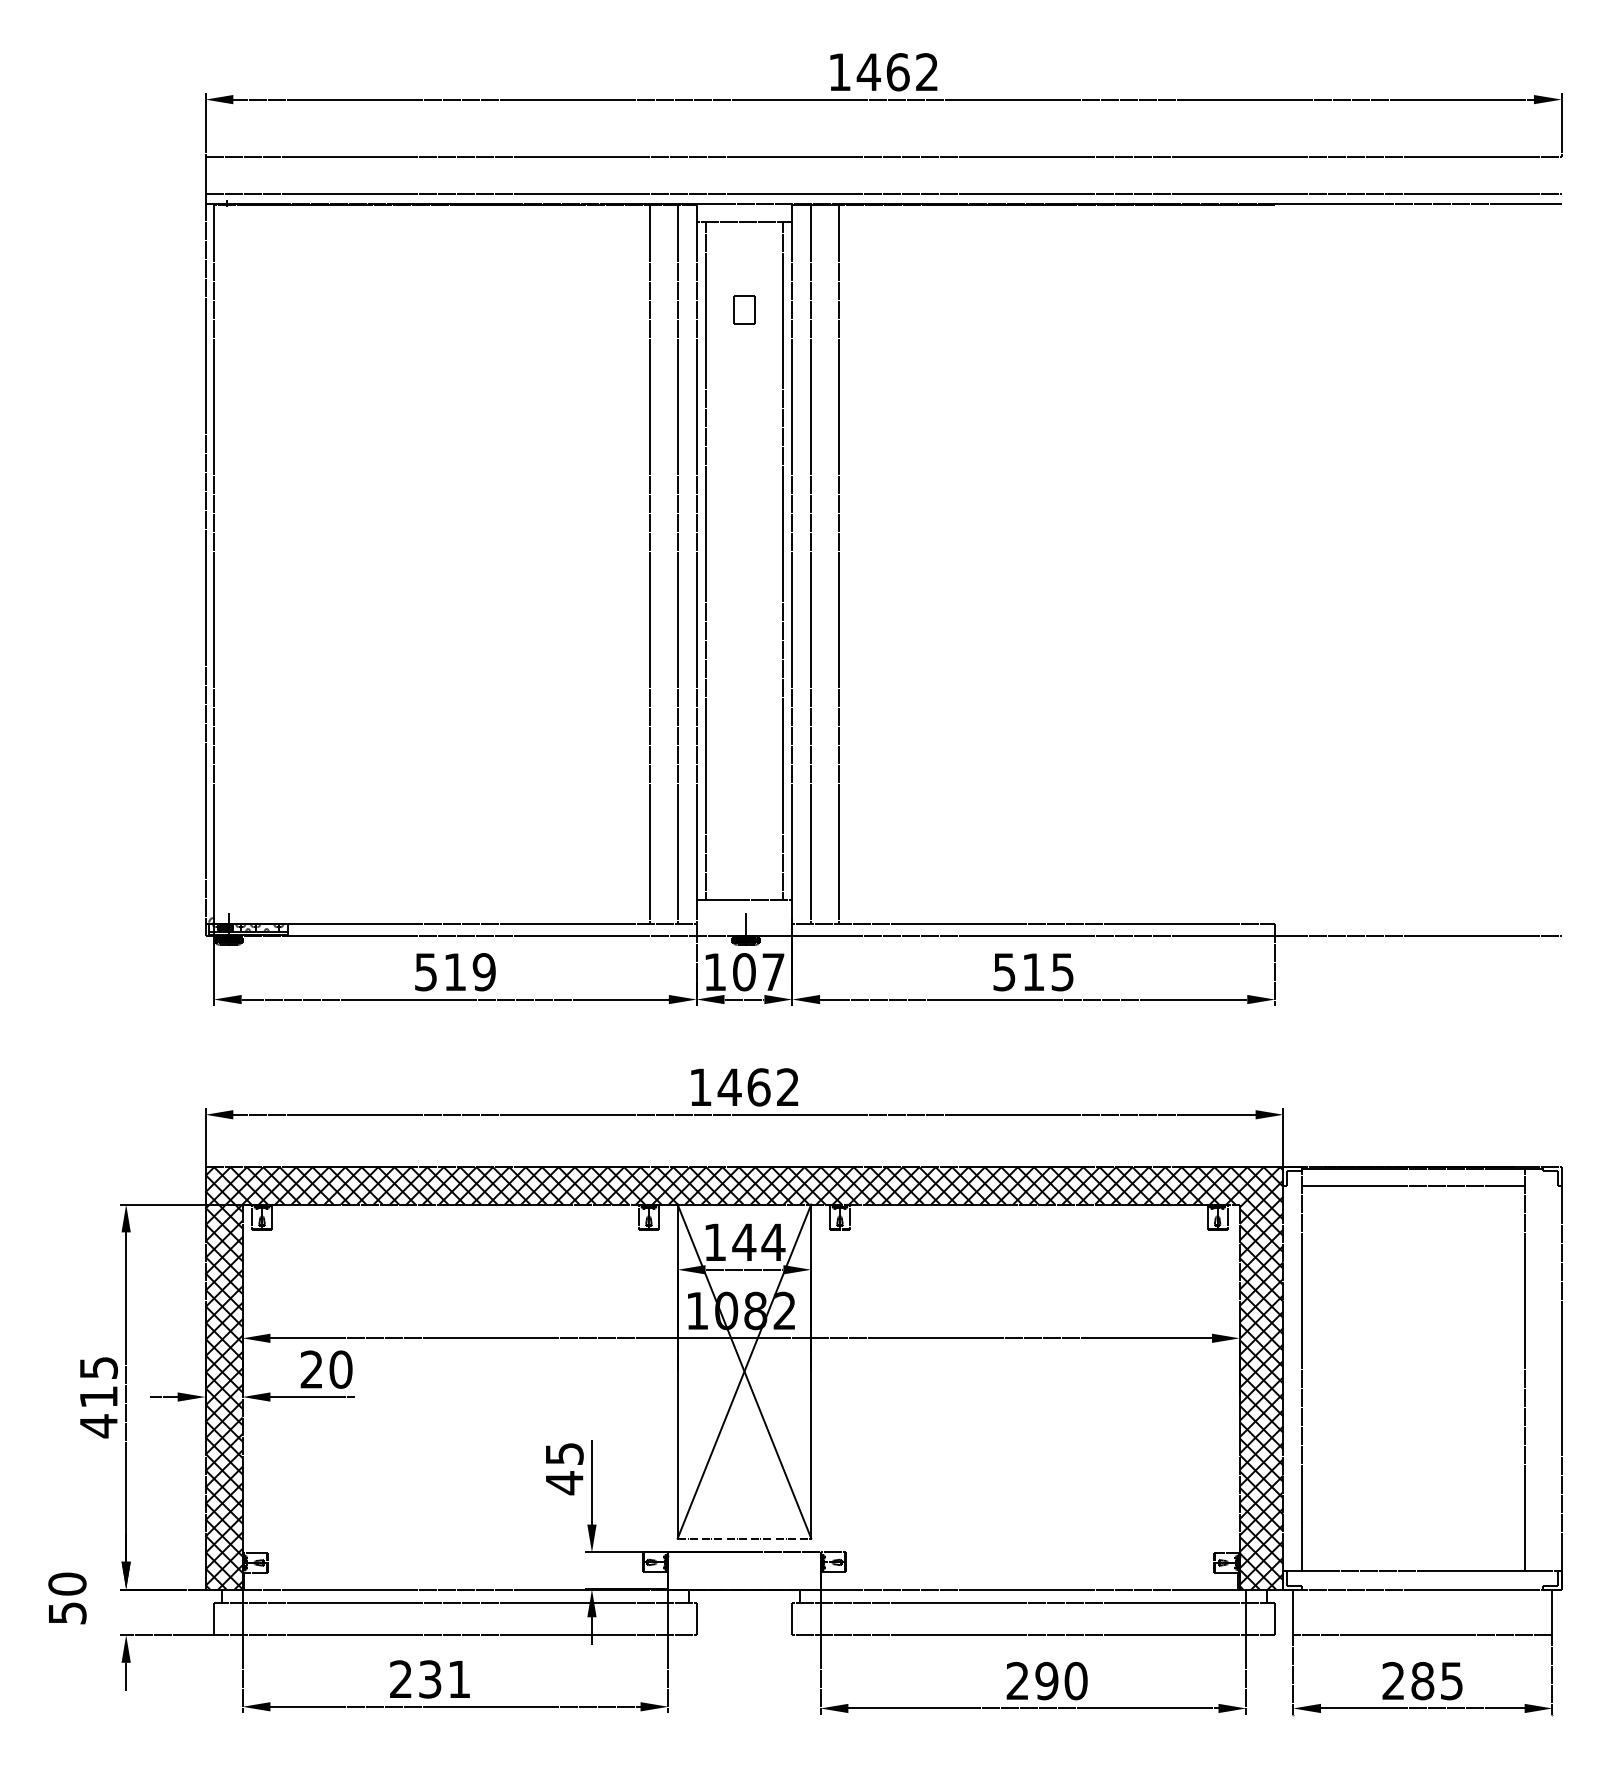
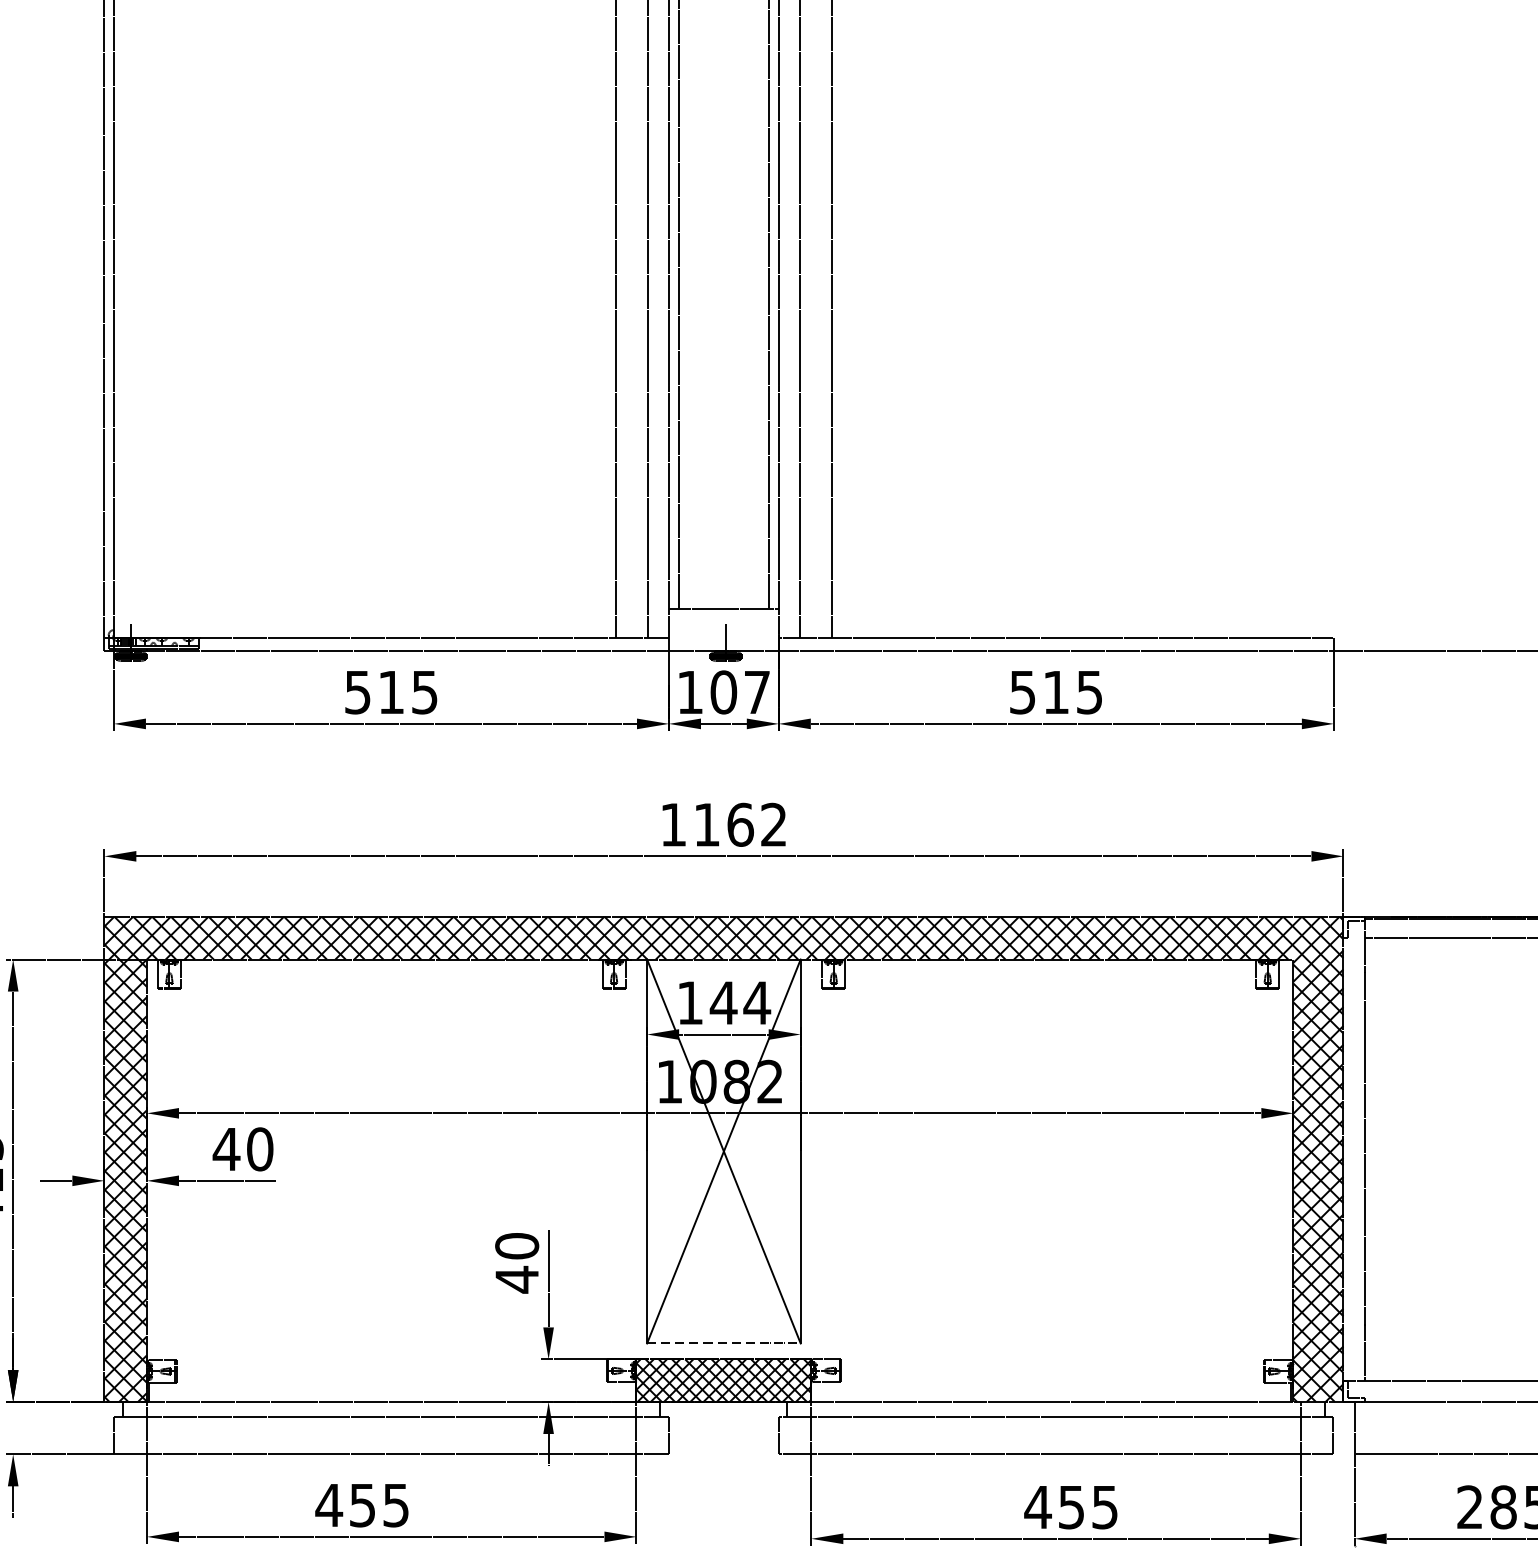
text: (483, 972) -> (423, 692), 519 -> 515
text: (729, 1086) -> (706, 823), 1462 -> 1162
text: (311, 1369) -> (226, 1149), 20 -> 40
text: (564, 1453) -> (517, 1245), 45 -> 40
hatch: (744, 1570) -> (723, 1380), added
text: (429, 1679) -> (361, 1505), 231 -> 455
text: (1046, 1680) -> (1071, 1506), 290 -> 455

